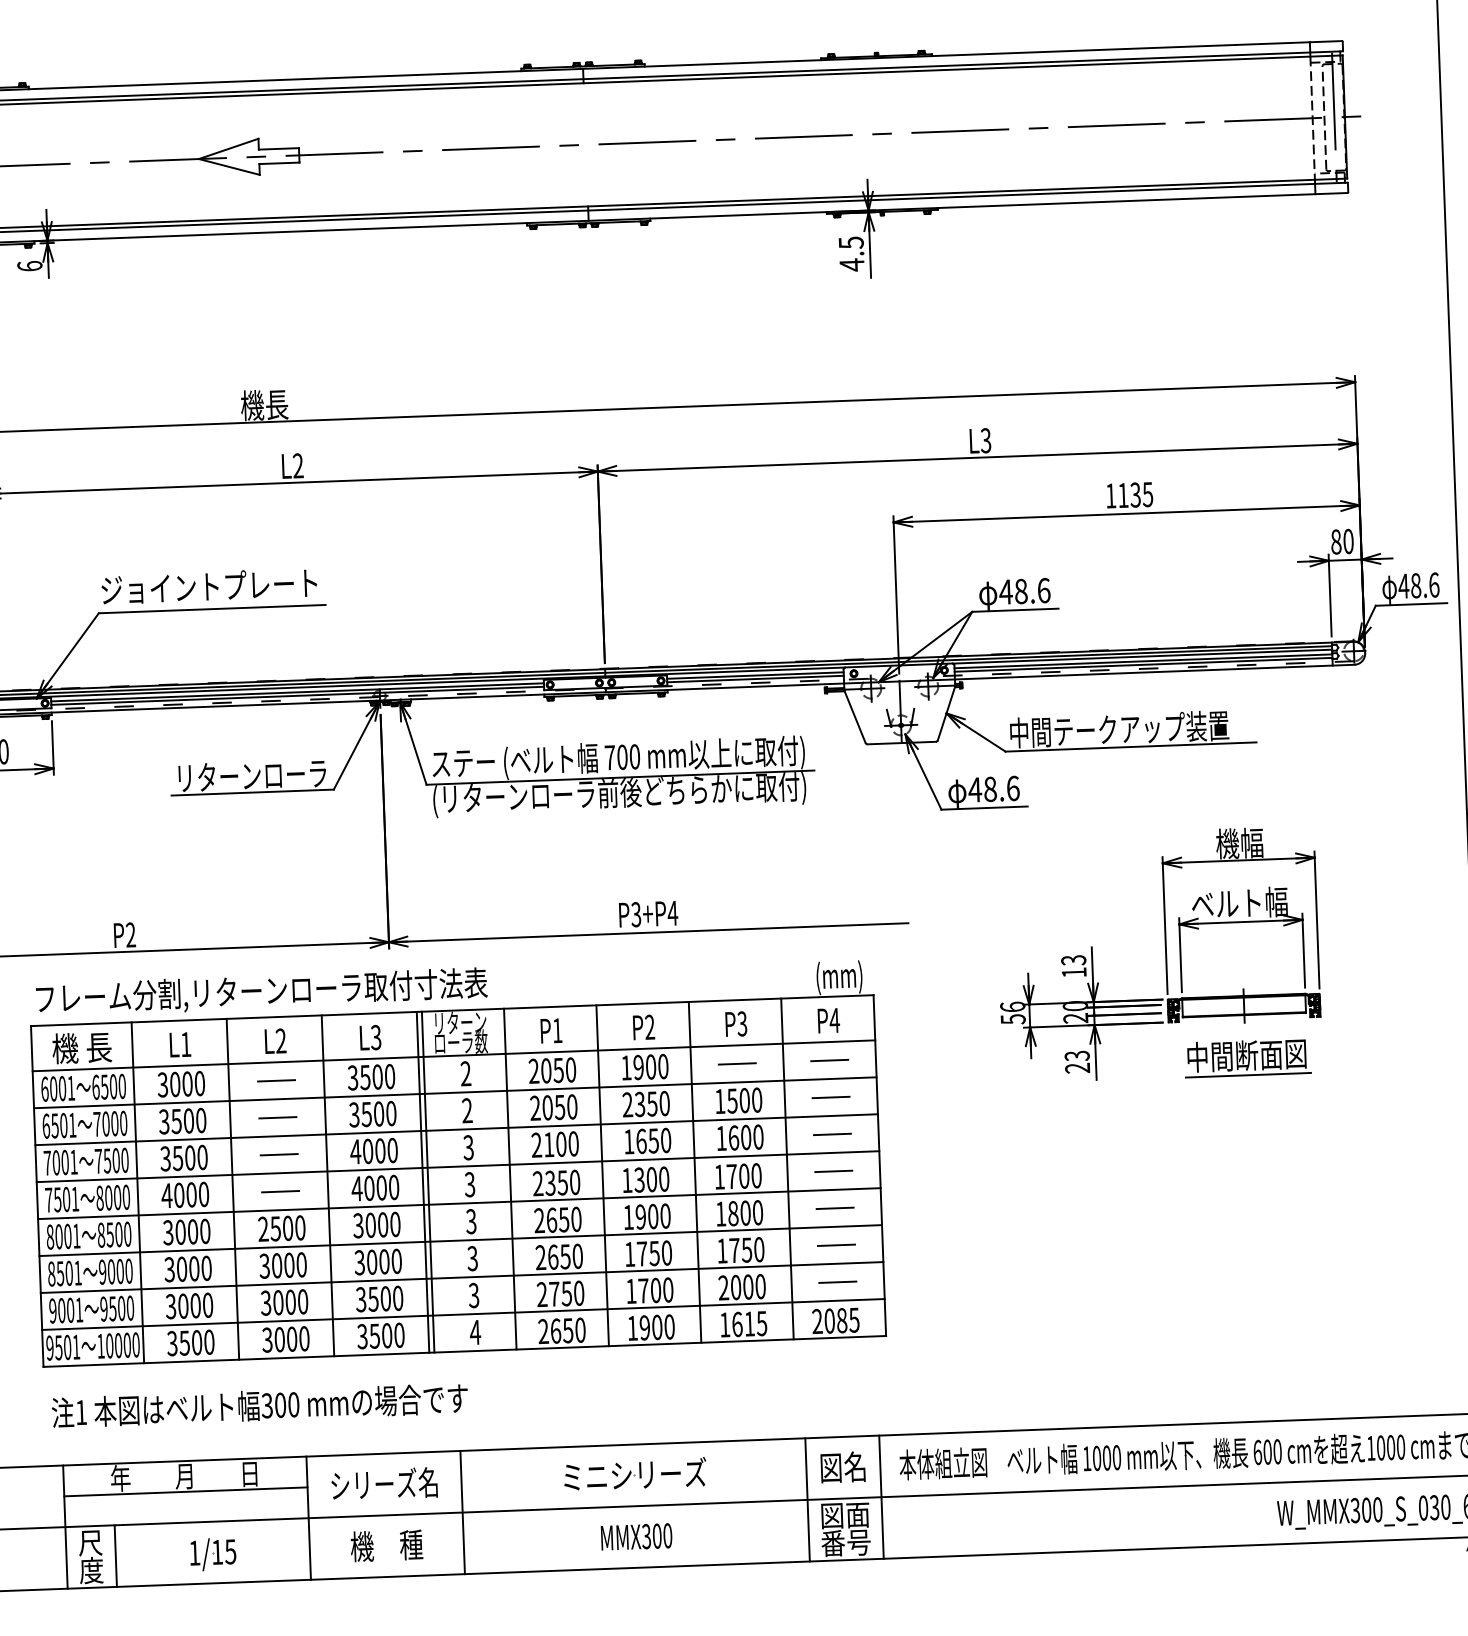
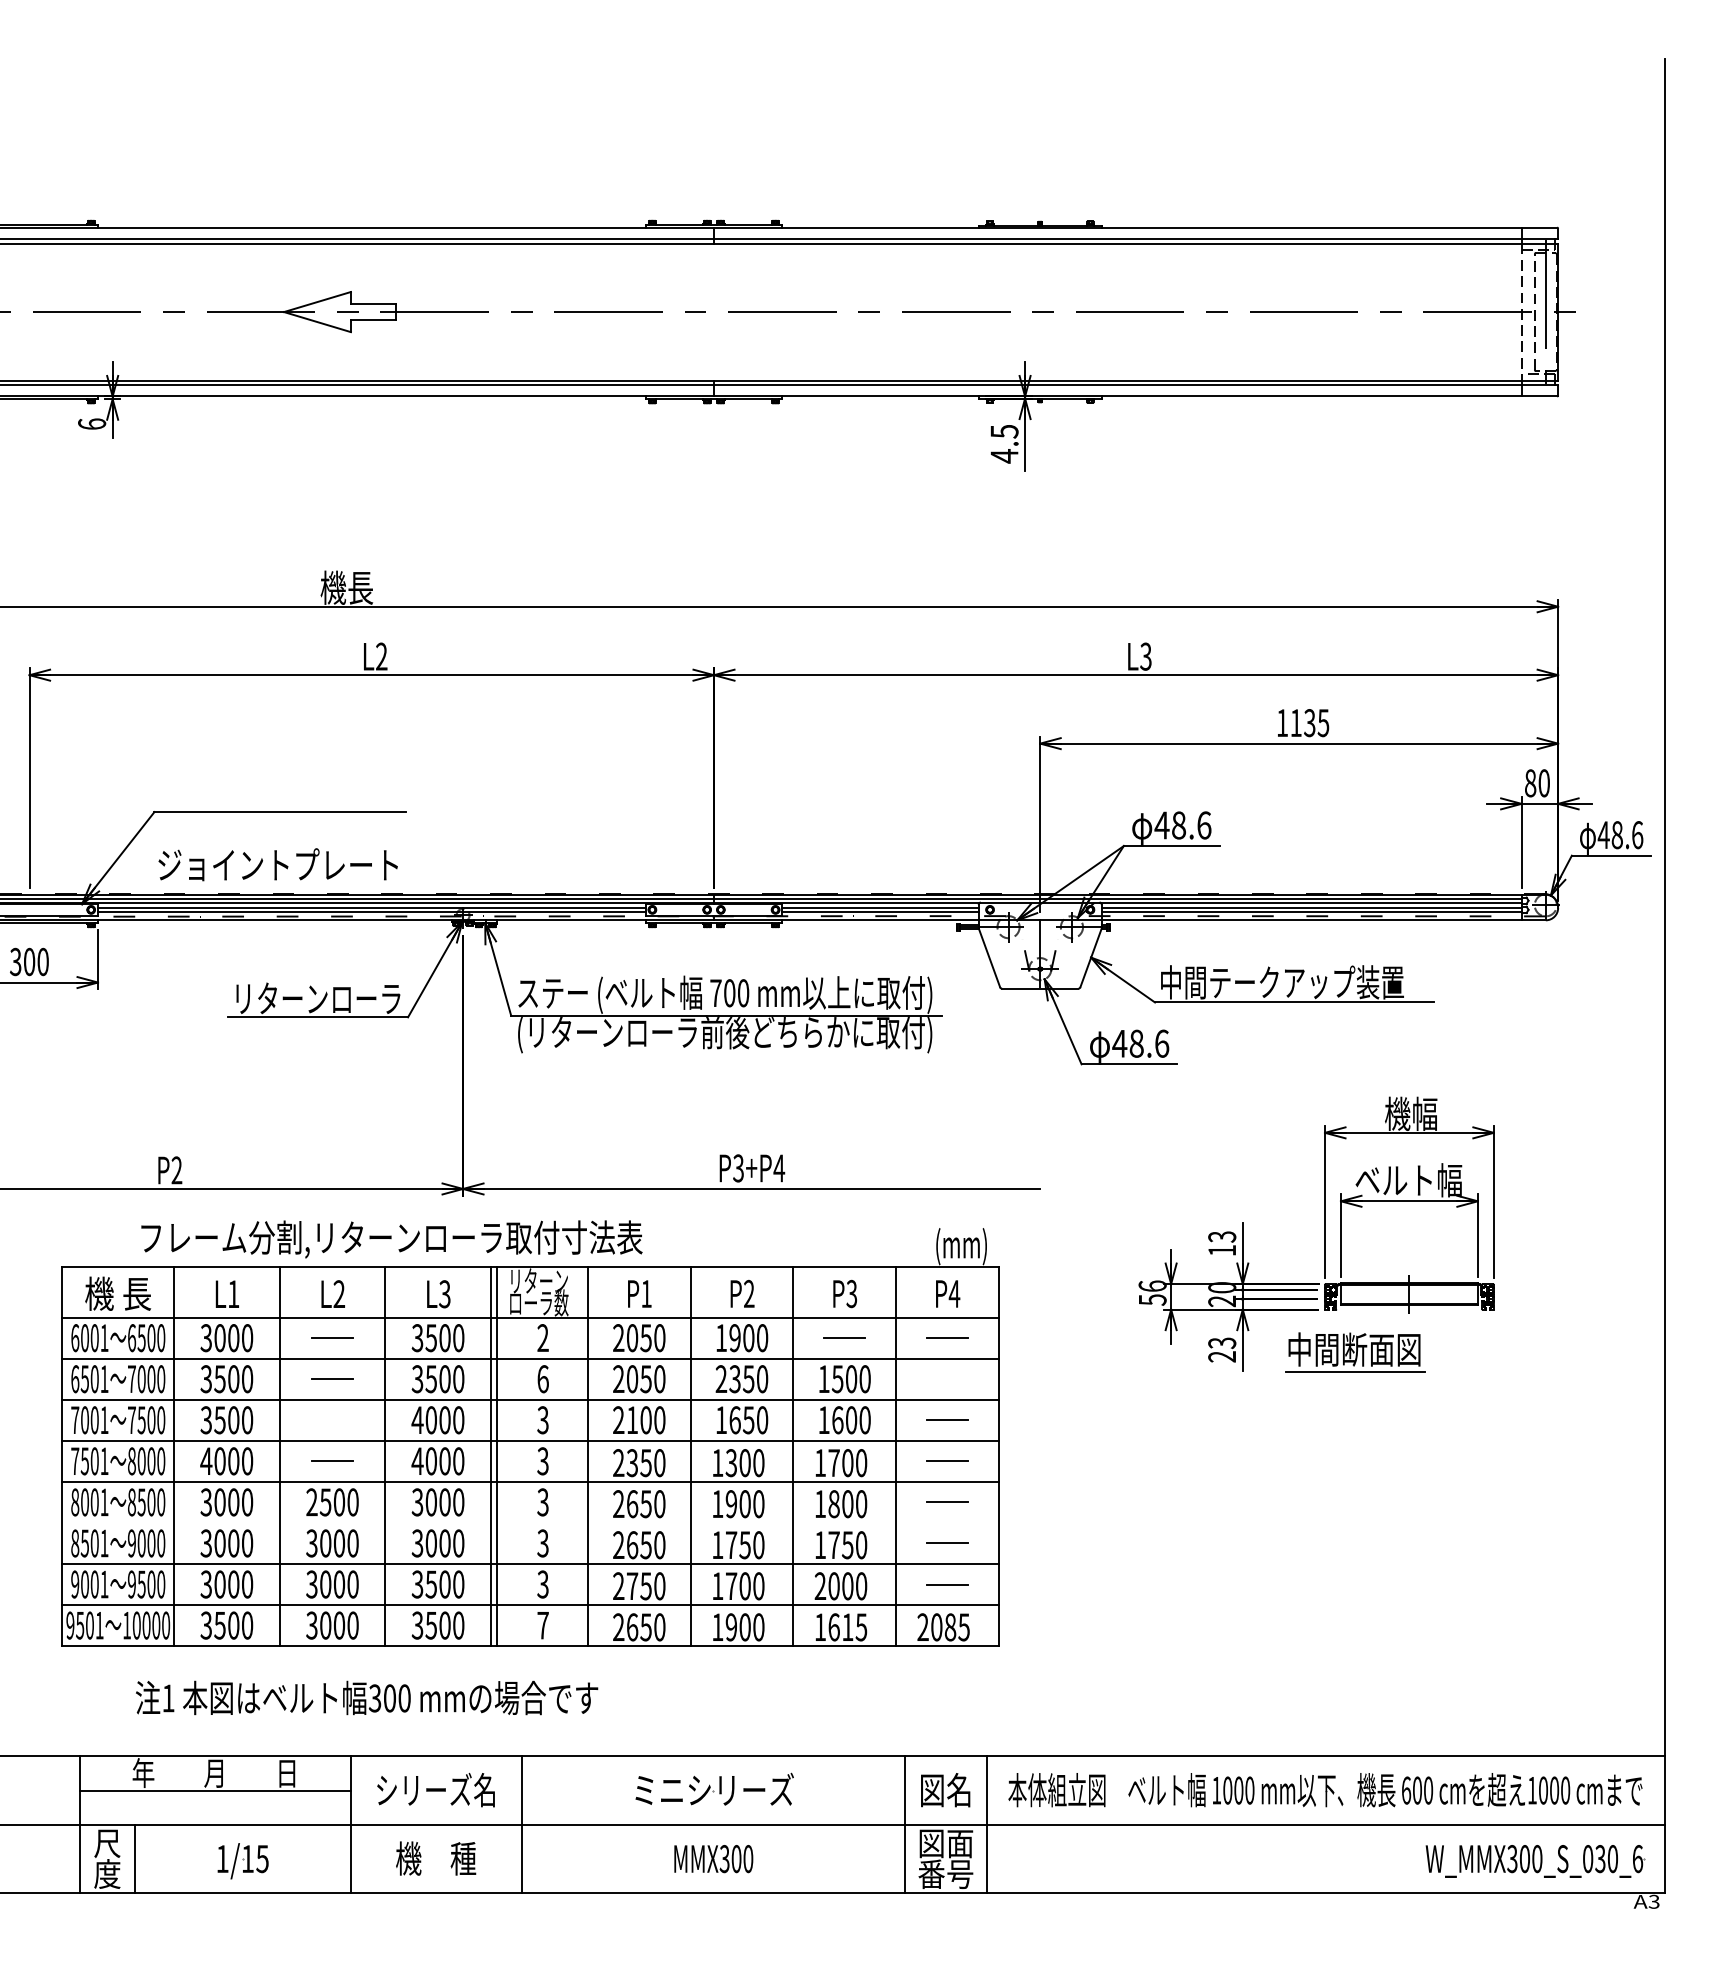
text: (208, 586) -> (277, 864), moved
text: (261, 992) -> (391, 1239), moved
part: (1247, 1058) -> (1355, 1352), moved
line: (830, 1097) -> (946, 1379), removed
text: (466, 1111) -> (542, 1379), 2 -> 6
line: (279, 1154) -> (332, 1420), removed
line: (460, 1240) -> (530, 1522), removed
text: (474, 1332) -> (542, 1625), 4 -> 7
text: (260, 1405) -> (367, 1697), moved

